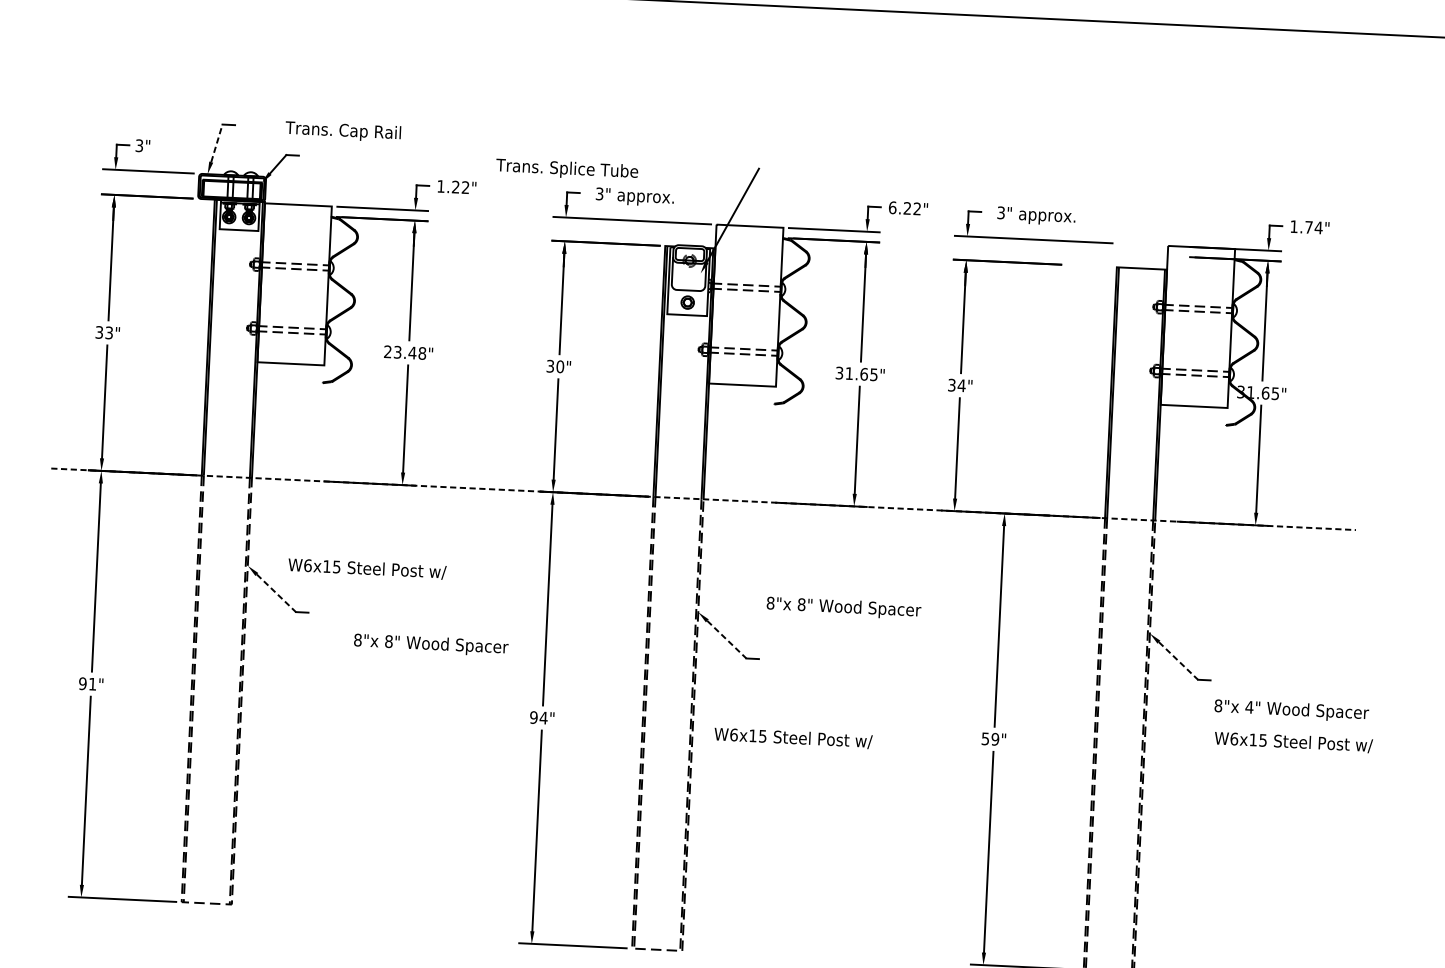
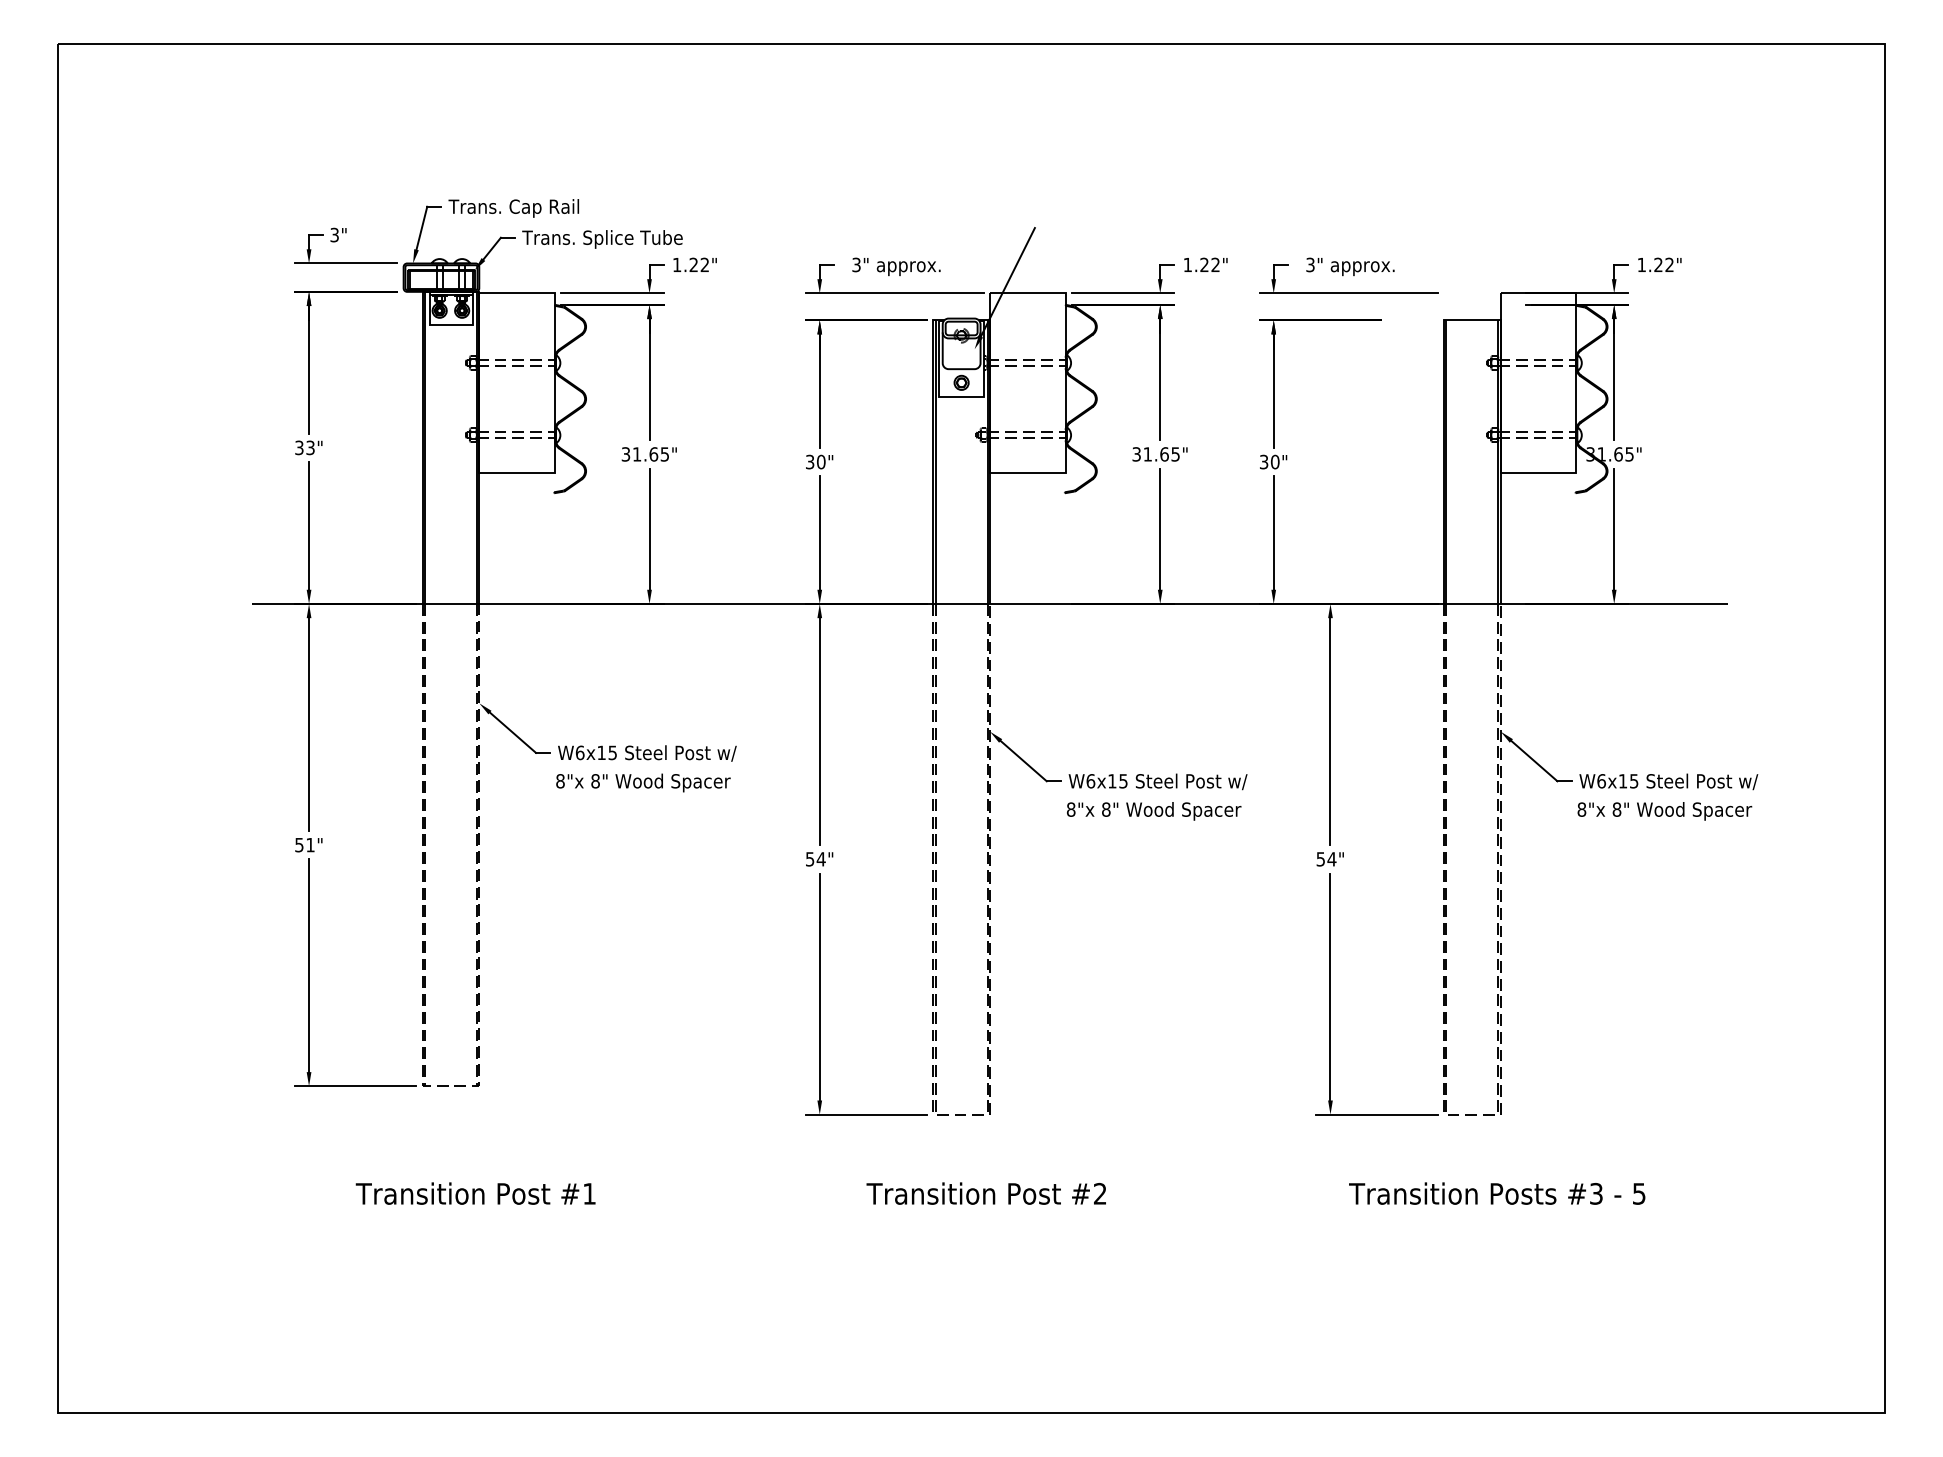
text: (342, 131) -> (513, 208), moved
line: (217, 142) -> (422, 227), dashed -> solid
text: (567, 169) -> (602, 239), moved
text: (892, 207) -> (1187, 264), 6.22" -> 1.22"
text: (1314, 227) -> (1664, 264), 1.74" -> 1.22"
text: (405, 352) -> (645, 454), 23.48" -> 31.65"
text: (961, 385) -> (1274, 461), 34" -> 30"
line: (704, 498) -> (990, 603), dashed -> solid
text: (367, 569) -> (647, 753), moved
line: (276, 593) -> (513, 732), dashed -> solid
text: (844, 608) -> (1154, 811), moved
line: (726, 640) -> (1023, 761), dashed -> solid
text: (431, 644) -> (643, 782), moved
line: (1178, 661) -> (1534, 761), dashed -> solid
text: (82, 683) -> (299, 844), 91" -> 51"
text: (1249, 707) -> (1616, 809), 4" -> 8"
text: (533, 717) -> (809, 859), 94" -> 54"
text: (792, 737) -> (1157, 781), moved
text: (994, 739) -> (1331, 859), 59" -> 54"
text: (1293, 742) -> (1668, 781), moved

